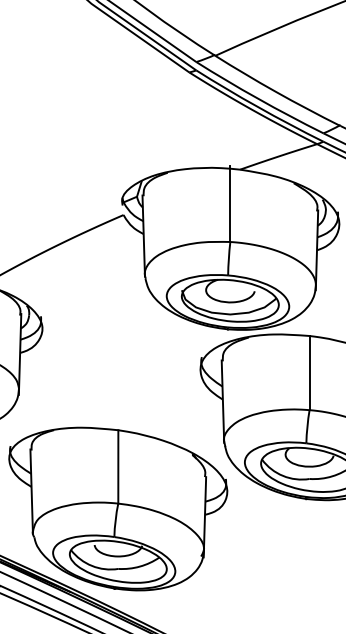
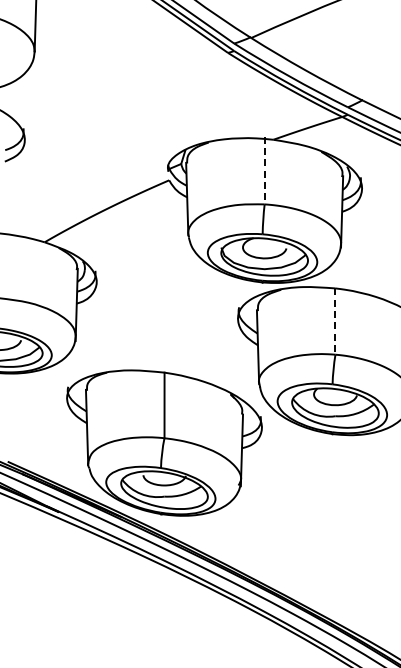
line: (230, 204) -> (264, 170), solid -> dashed
line: (309, 374) -> (335, 322), solid -> dashed

